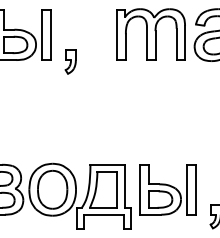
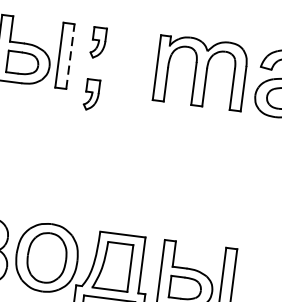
part: (70, 21) -> (98, 42), added
line: (50, 35) -> (69, 56), solid -> dashed

